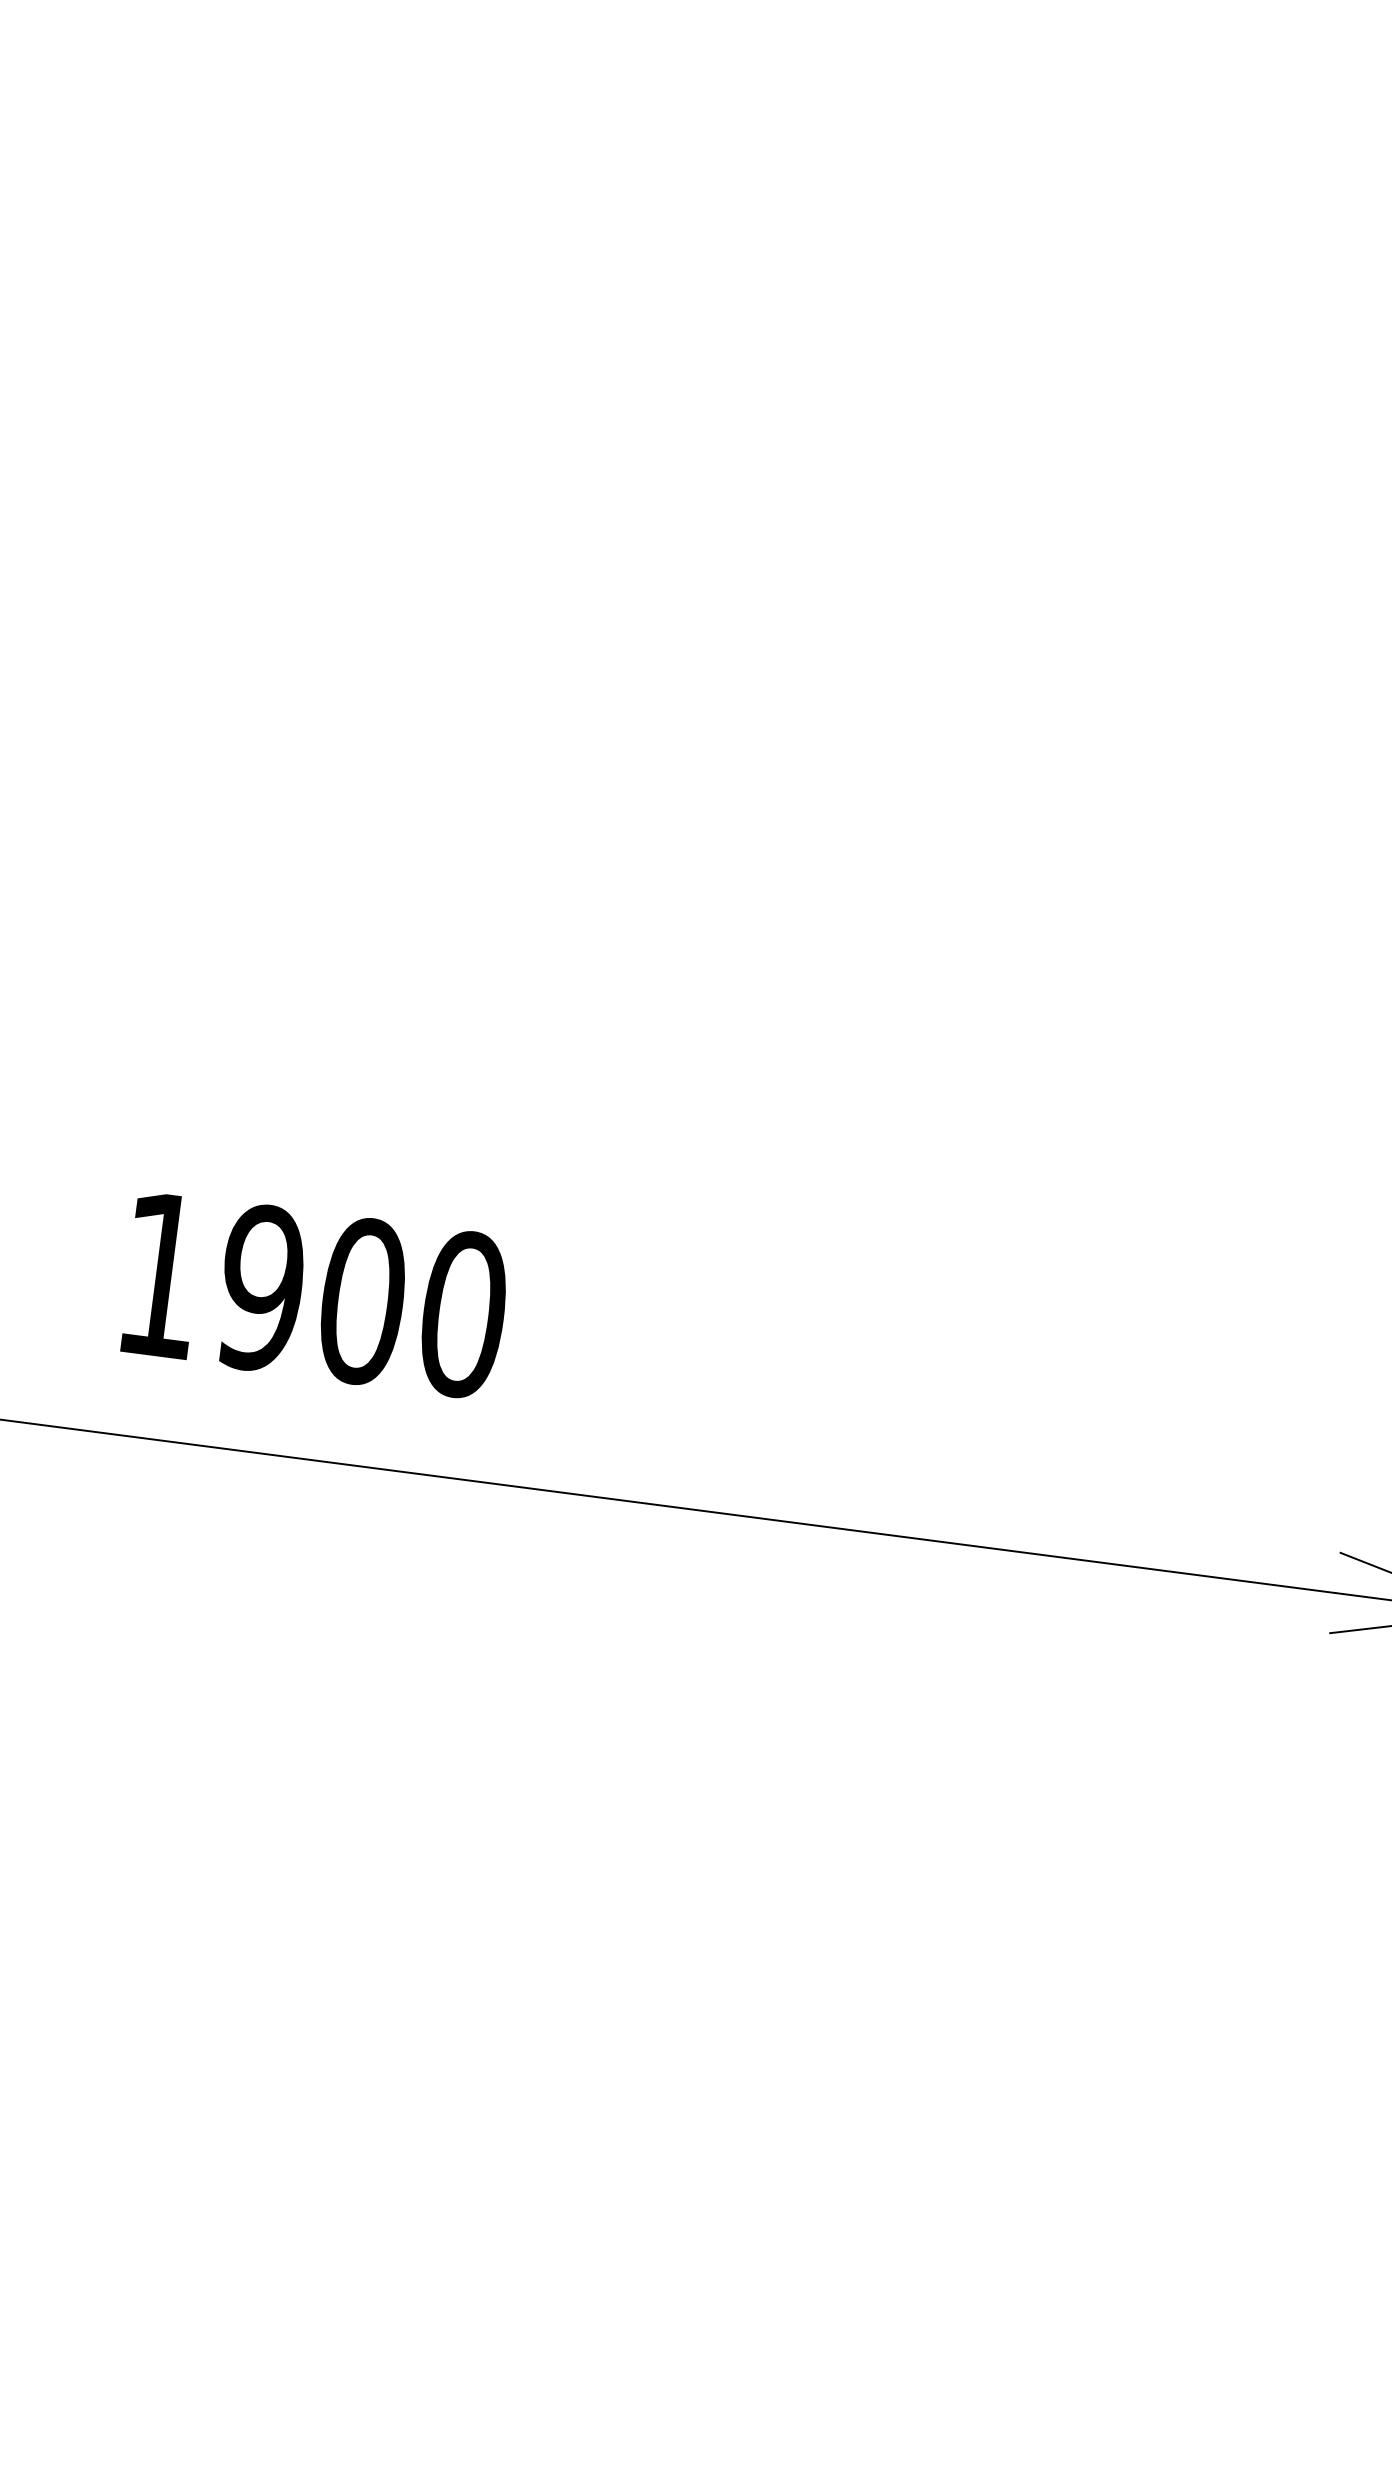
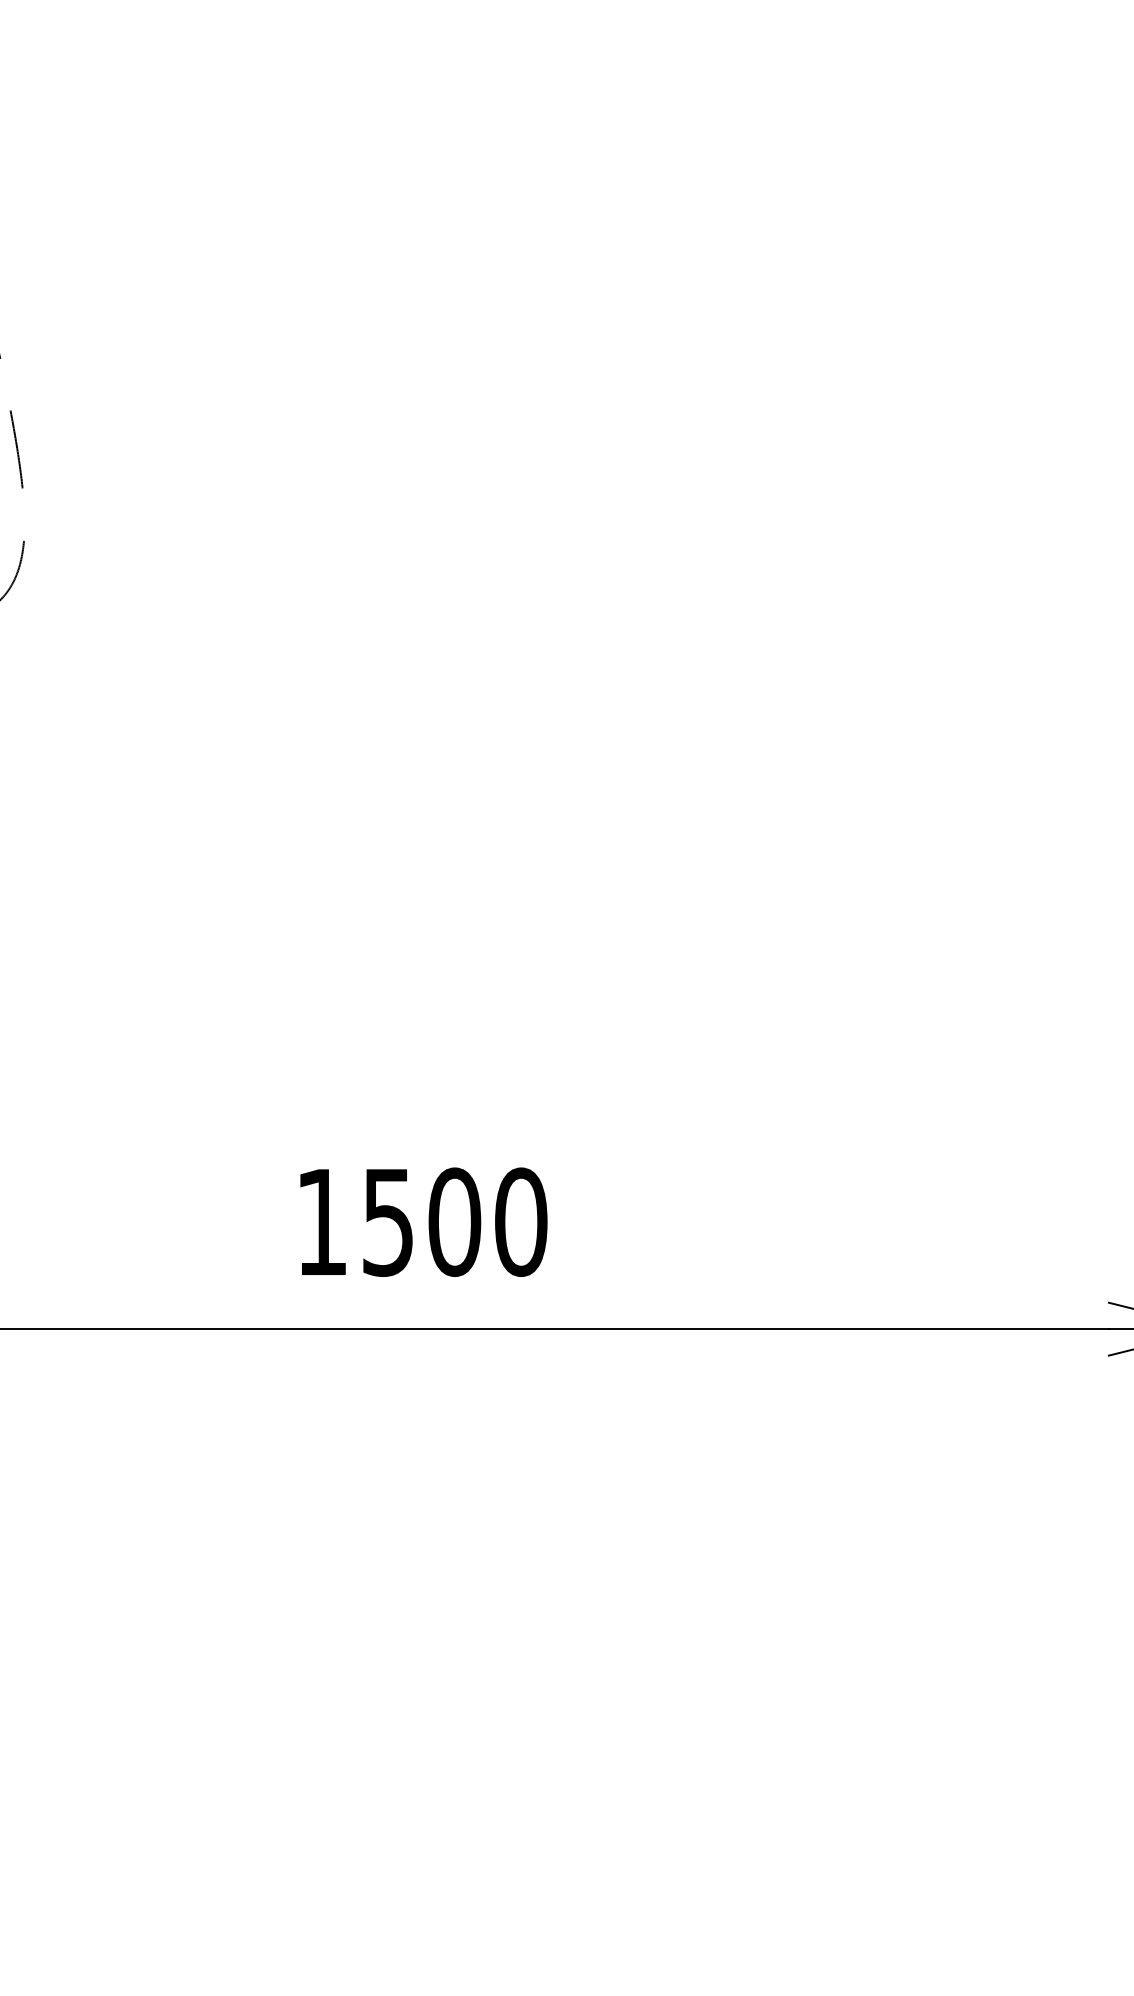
text: (262, 1287) -> (388, 1221), 1900 -> 1500

